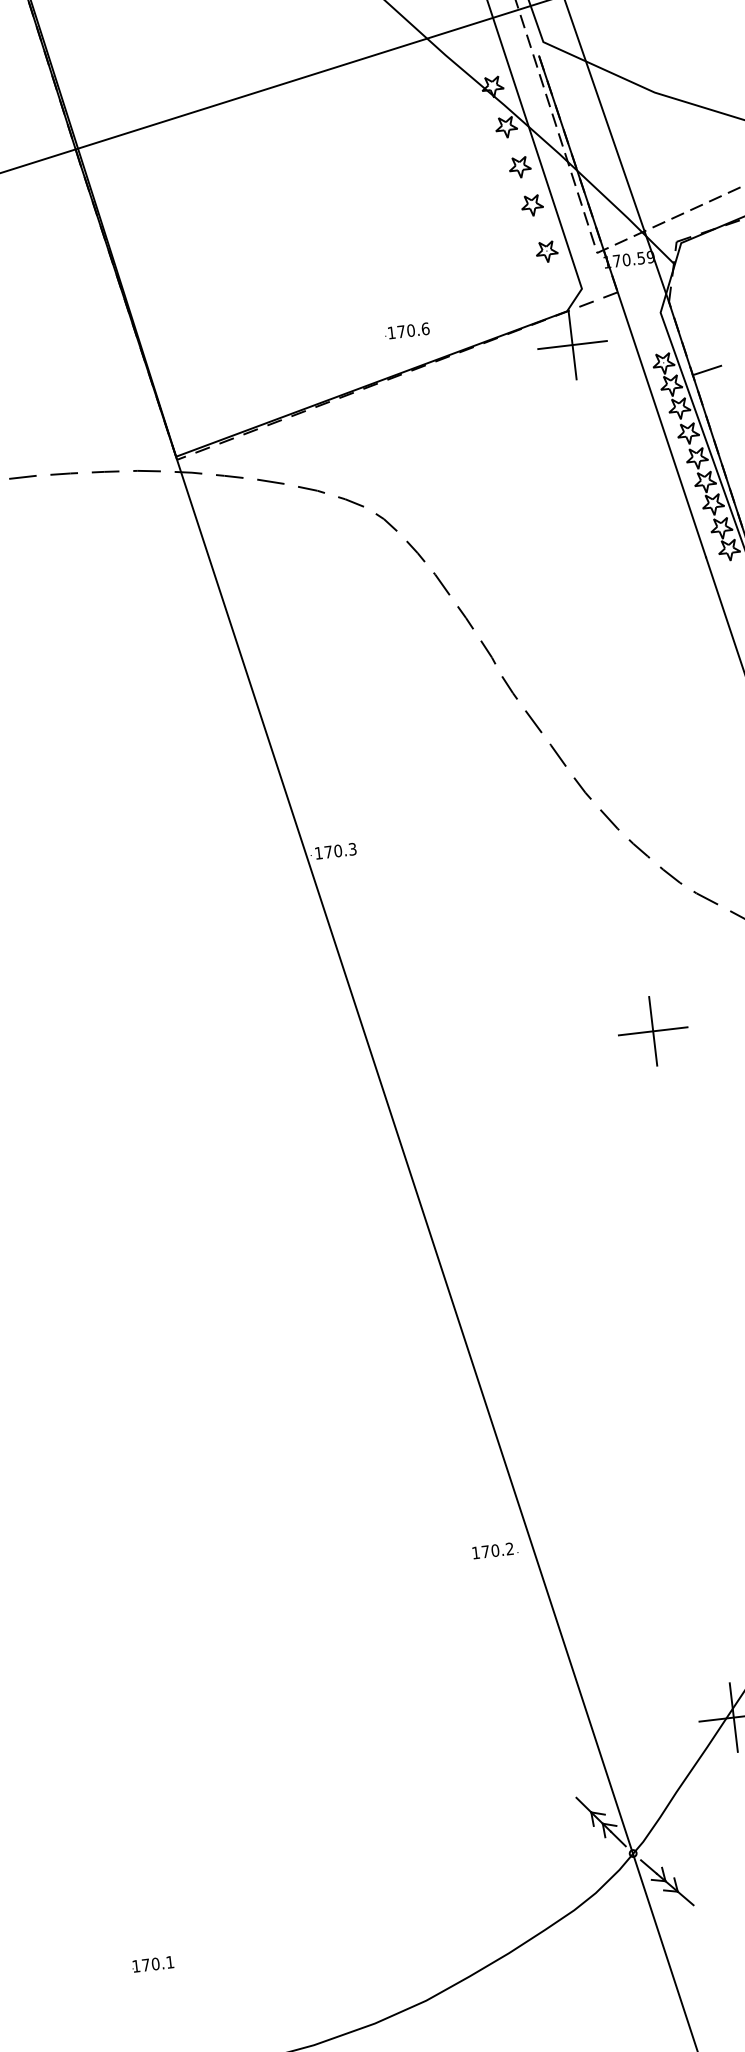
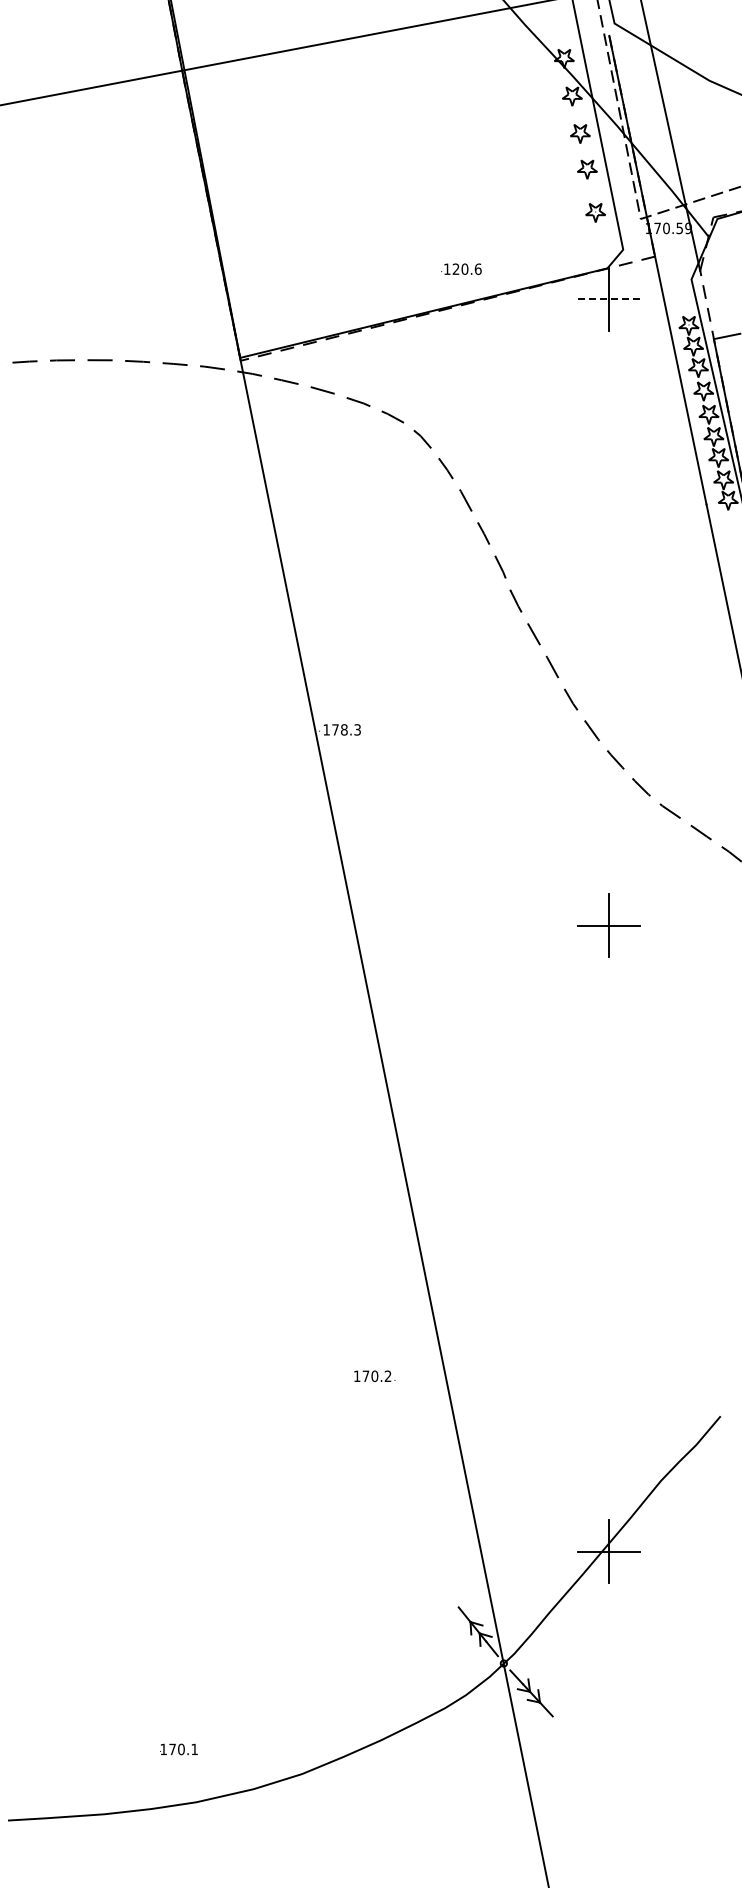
text: (400, 331) -> (455, 268), 170.6 -> 120.6
line: (680, 338) -> (706, 304), removed
line: (573, 345) -> (609, 299), solid -> dashed
text: (338, 850) -> (344, 729), 170.3 -> 178.3
text: (494, 1549) -> (374, 1375), moved
text: (152, 1964) -> (178, 1749), moved

